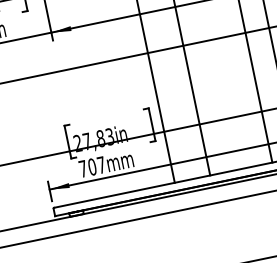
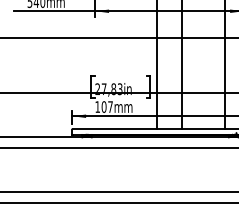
text: (82, 168) -> (97, 106), 707mm -> 107mm

